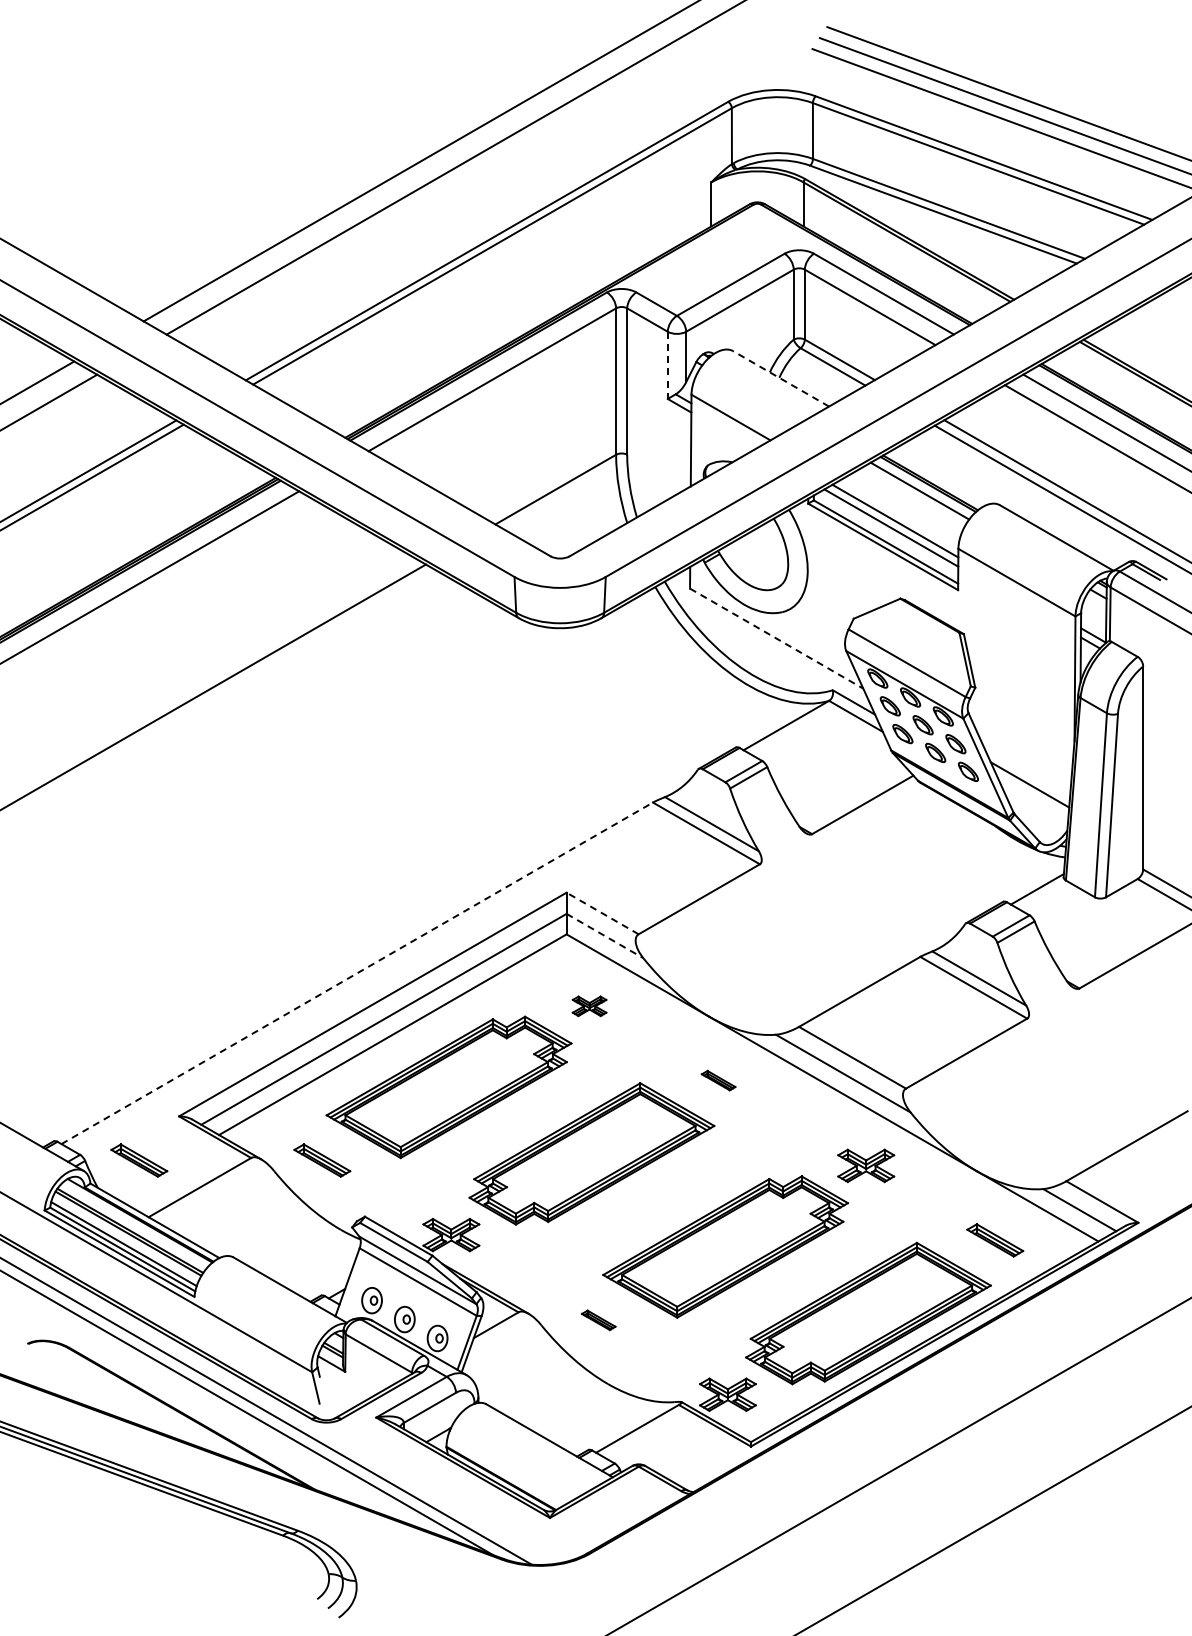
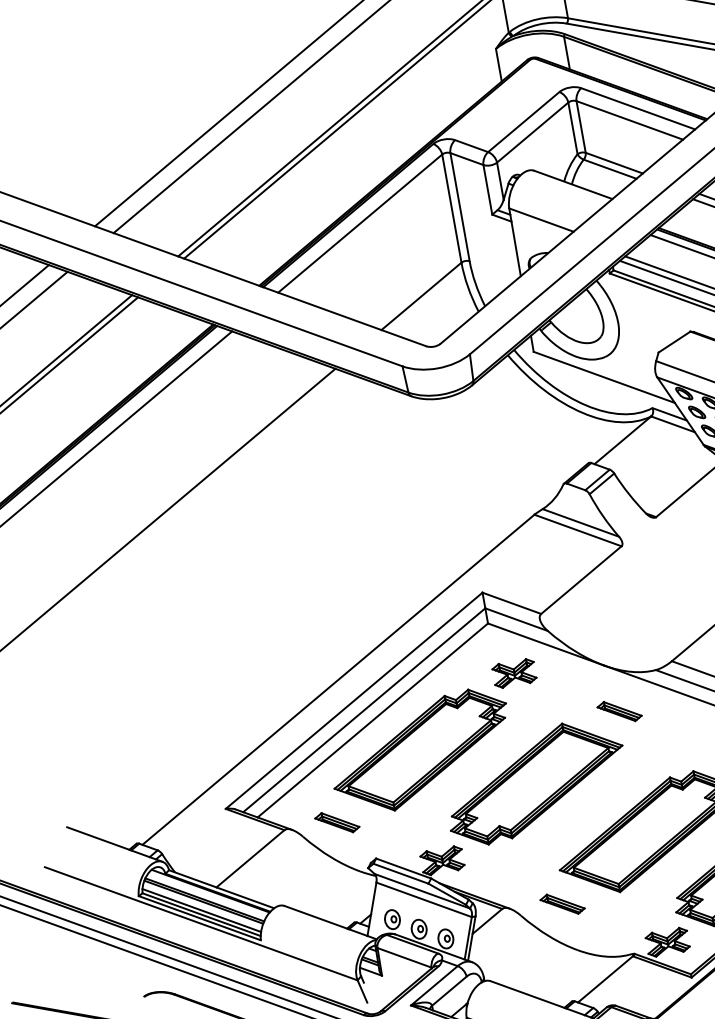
line: (667, 365) -> (487, 189), dashed -> solid
line: (780, 378) -> (572, 184), dashed -> solid
line: (777, 638) -> (604, 377), dashed -> solid
line: (602, 913) -> (511, 603), dashed -> solid
line: (605, 936) -> (517, 619), dashed -> solid
line: (357, 973) -> (338, 679), dashed -> solid
part: (589, 1006) -> (514, 673), size x1.67
part: (718, 1080) -> (619, 711), size x1.67
part: (139, 1160) -> (202, 846), removed
part: (598, 1320) -> (562, 904), size x1.67

